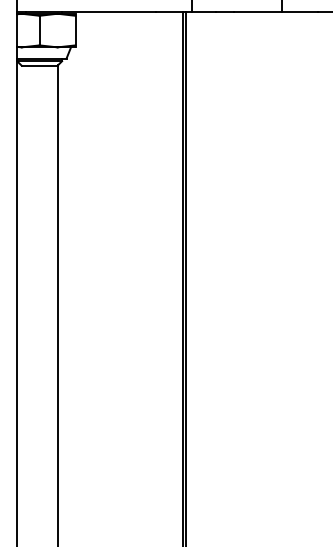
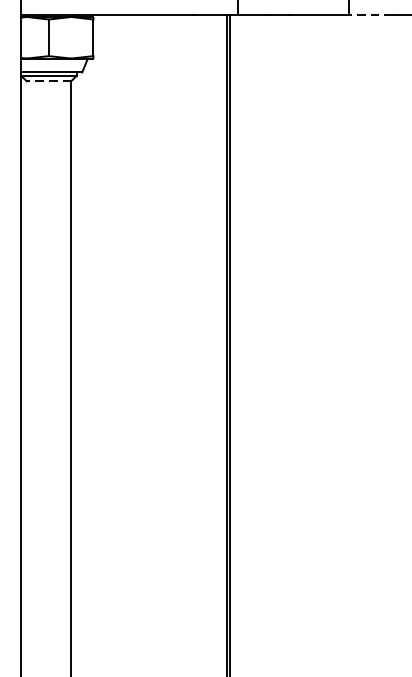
line: (299, 11) -> (370, 14), solid -> dashed
line: (39, 65) -> (48, 81), solid -> dashed

